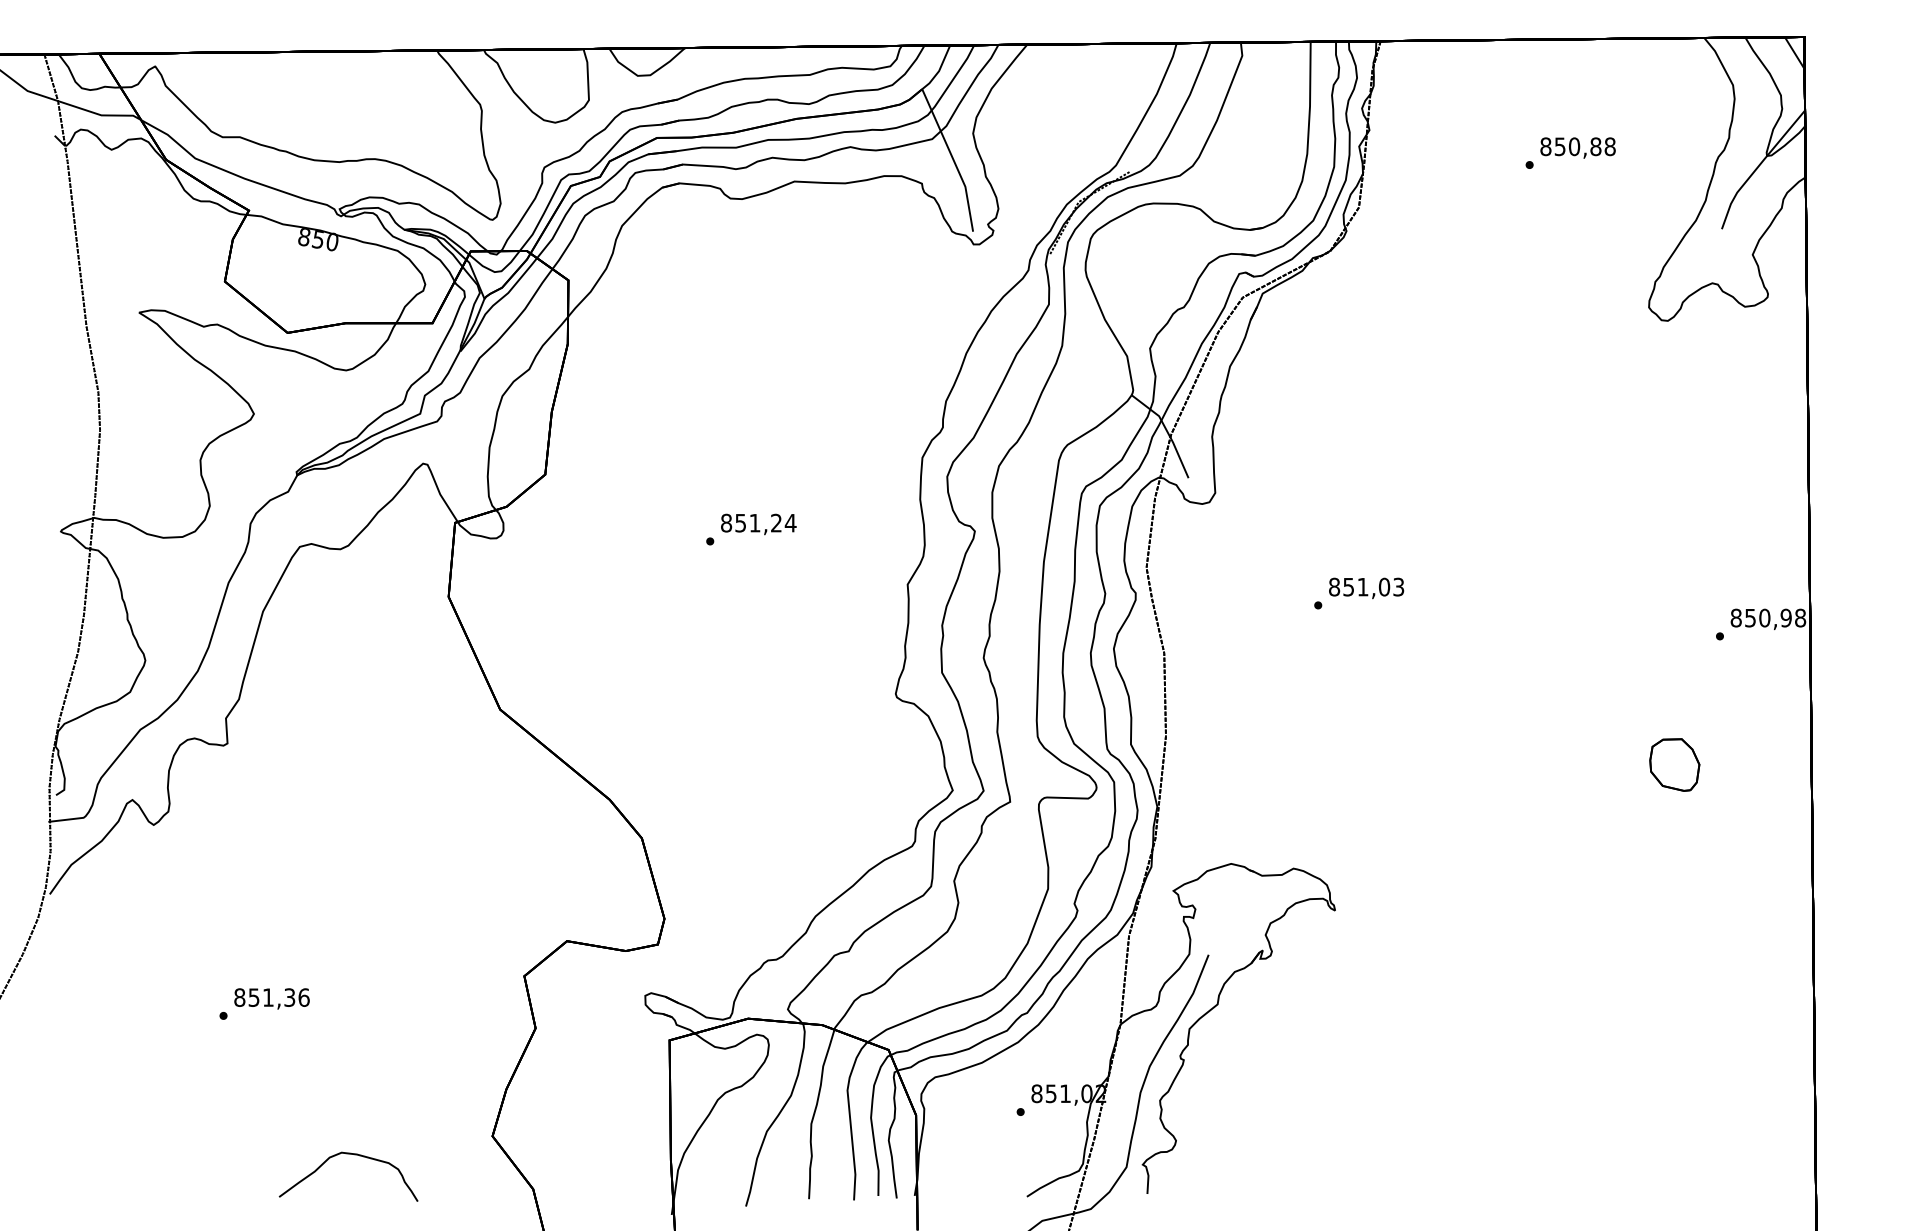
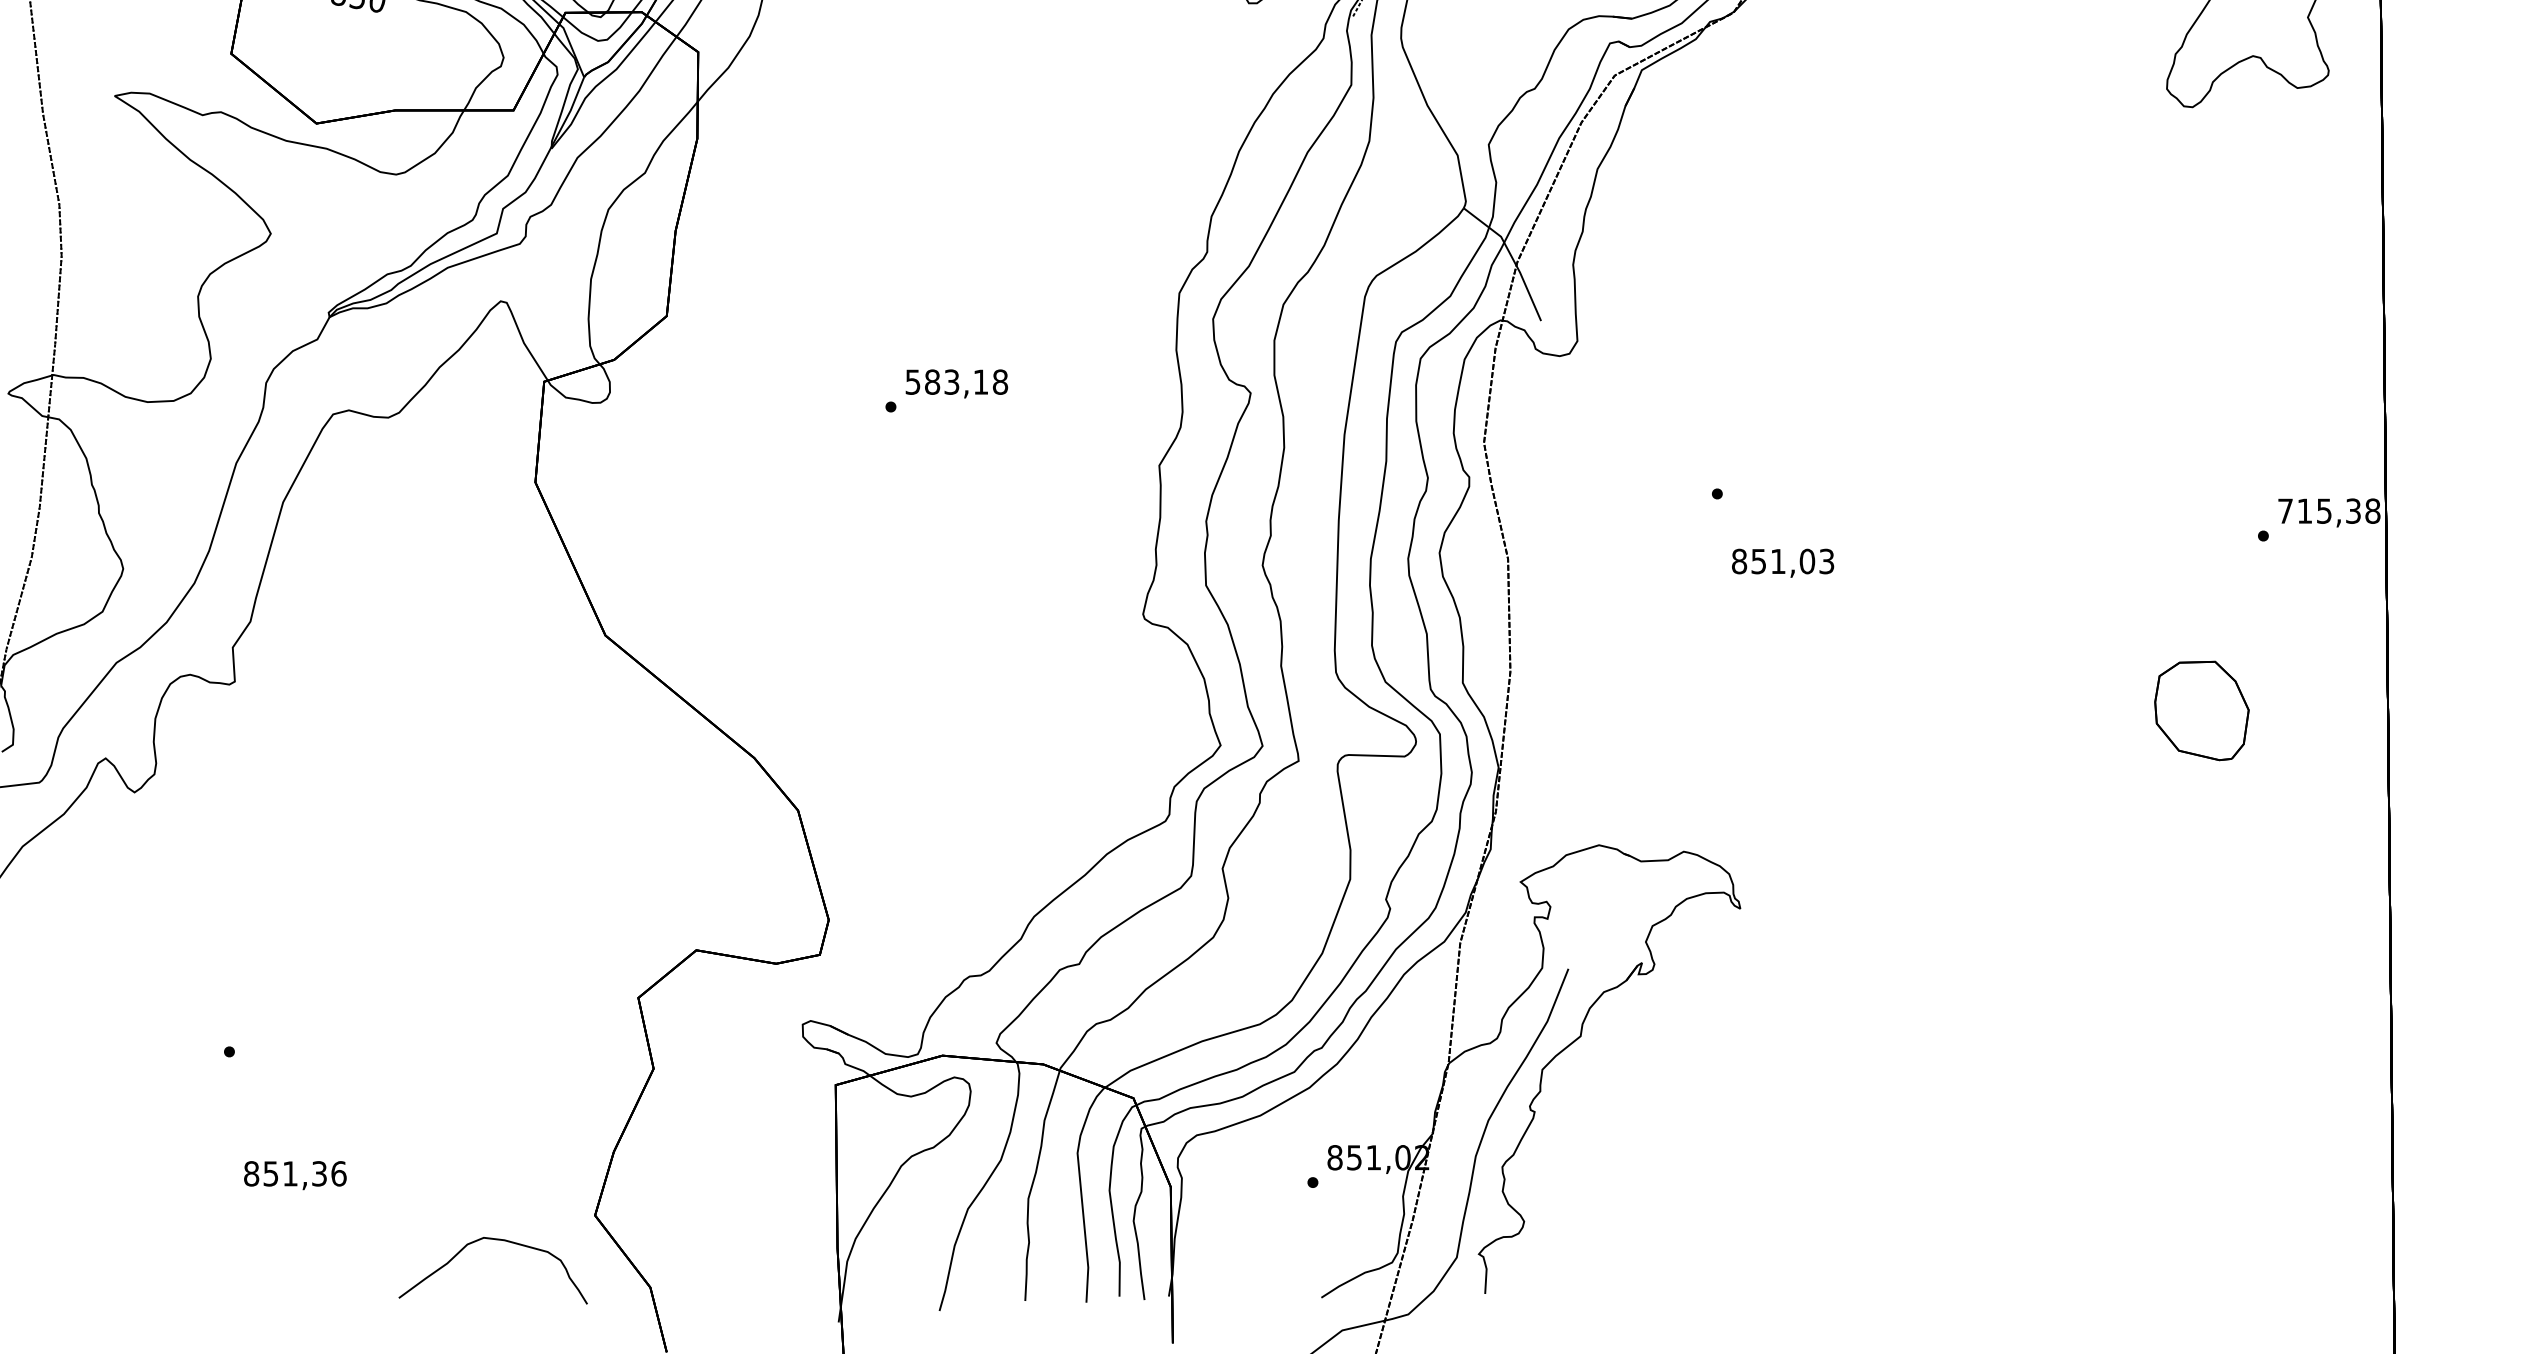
text: (758, 522) -> (956, 381), 851,24 -> 583,18
text: (1366, 588) -> (1782, 563), moved
text: (1760, 617) -> (2318, 510), 850,98 -> 715,38
part: (1674, 764) -> (2201, 710), size x1.4
text: (271, 998) -> (294, 1175), moved
curve: (354, 1155) -> (501, 1241), moved

